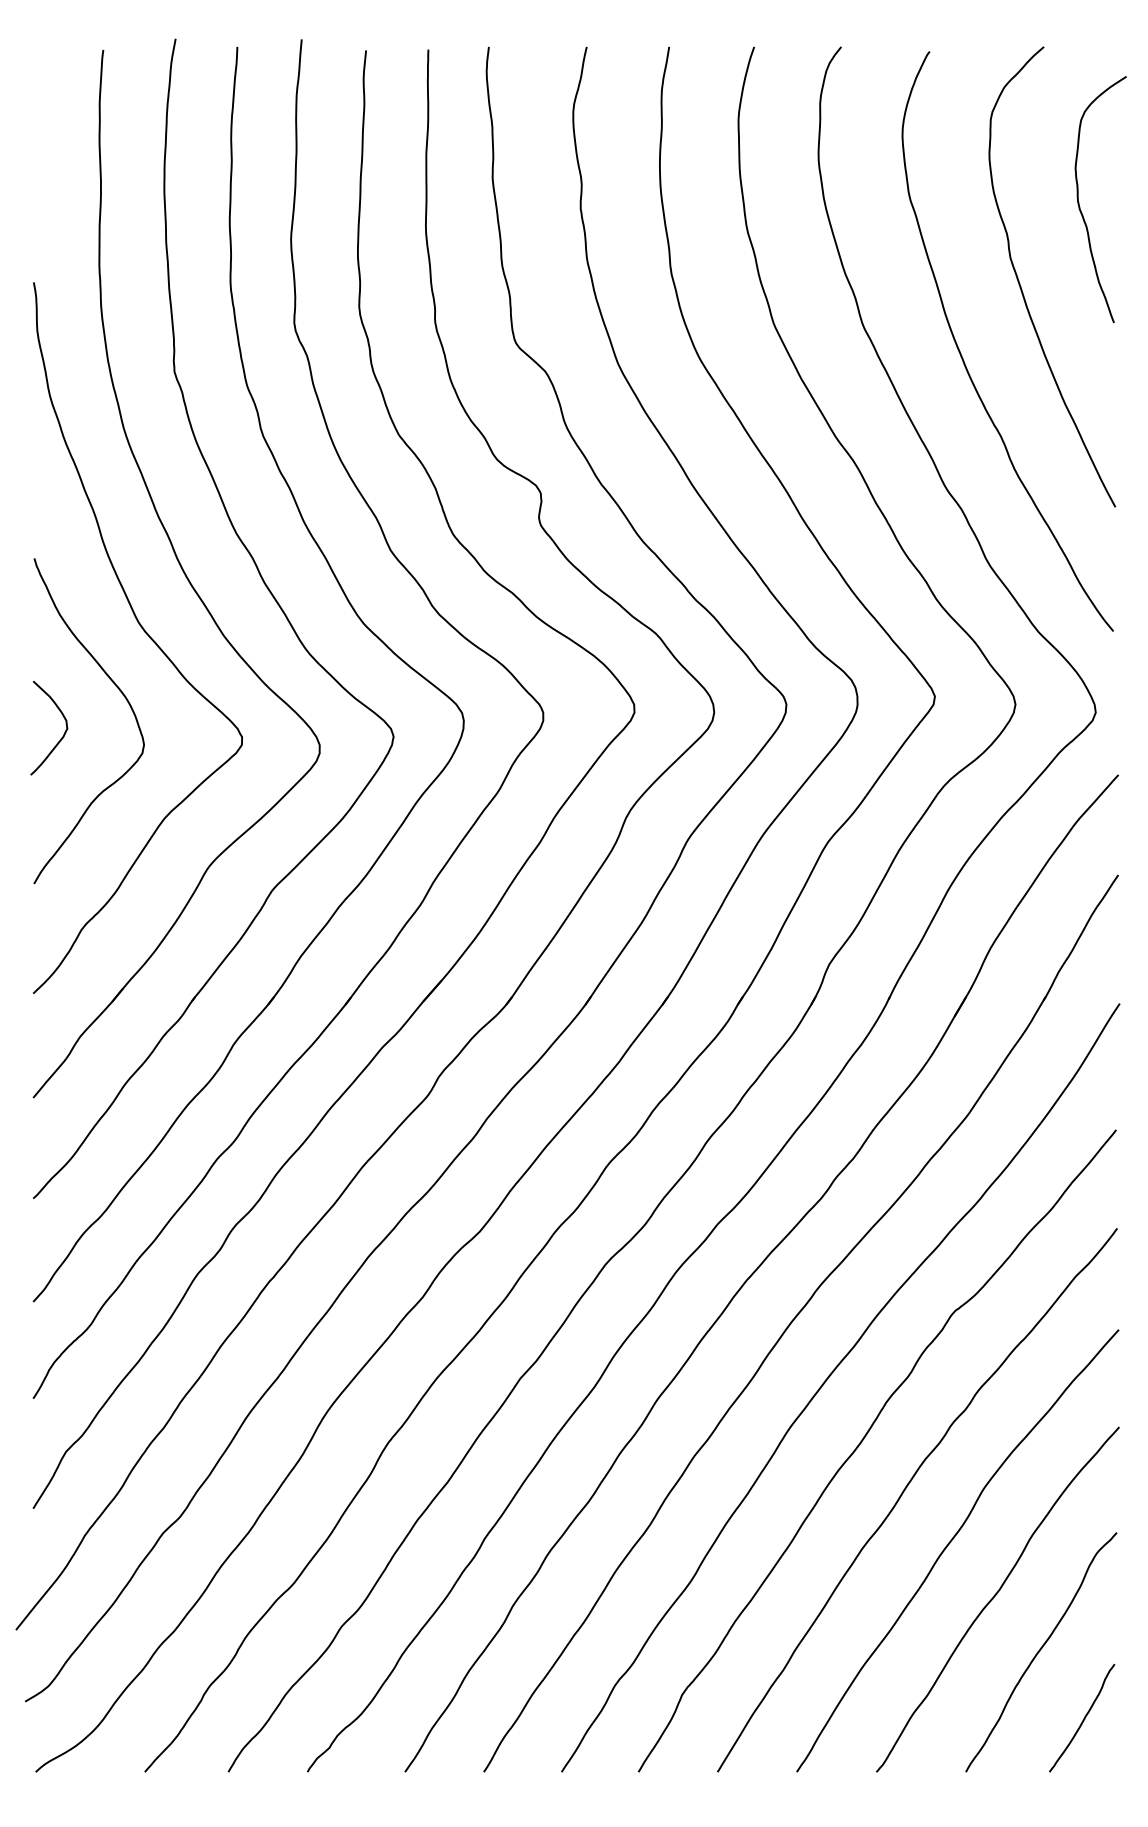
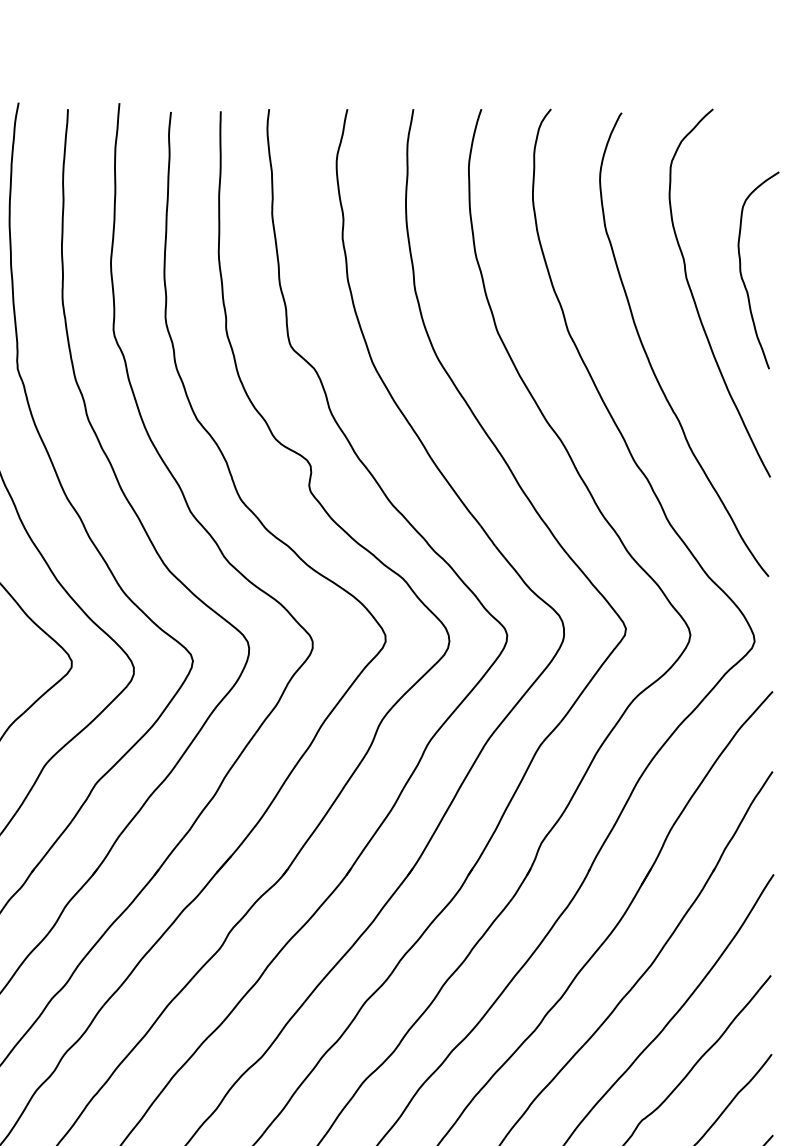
curve: (1080, 206) -> (742, 276), moved

